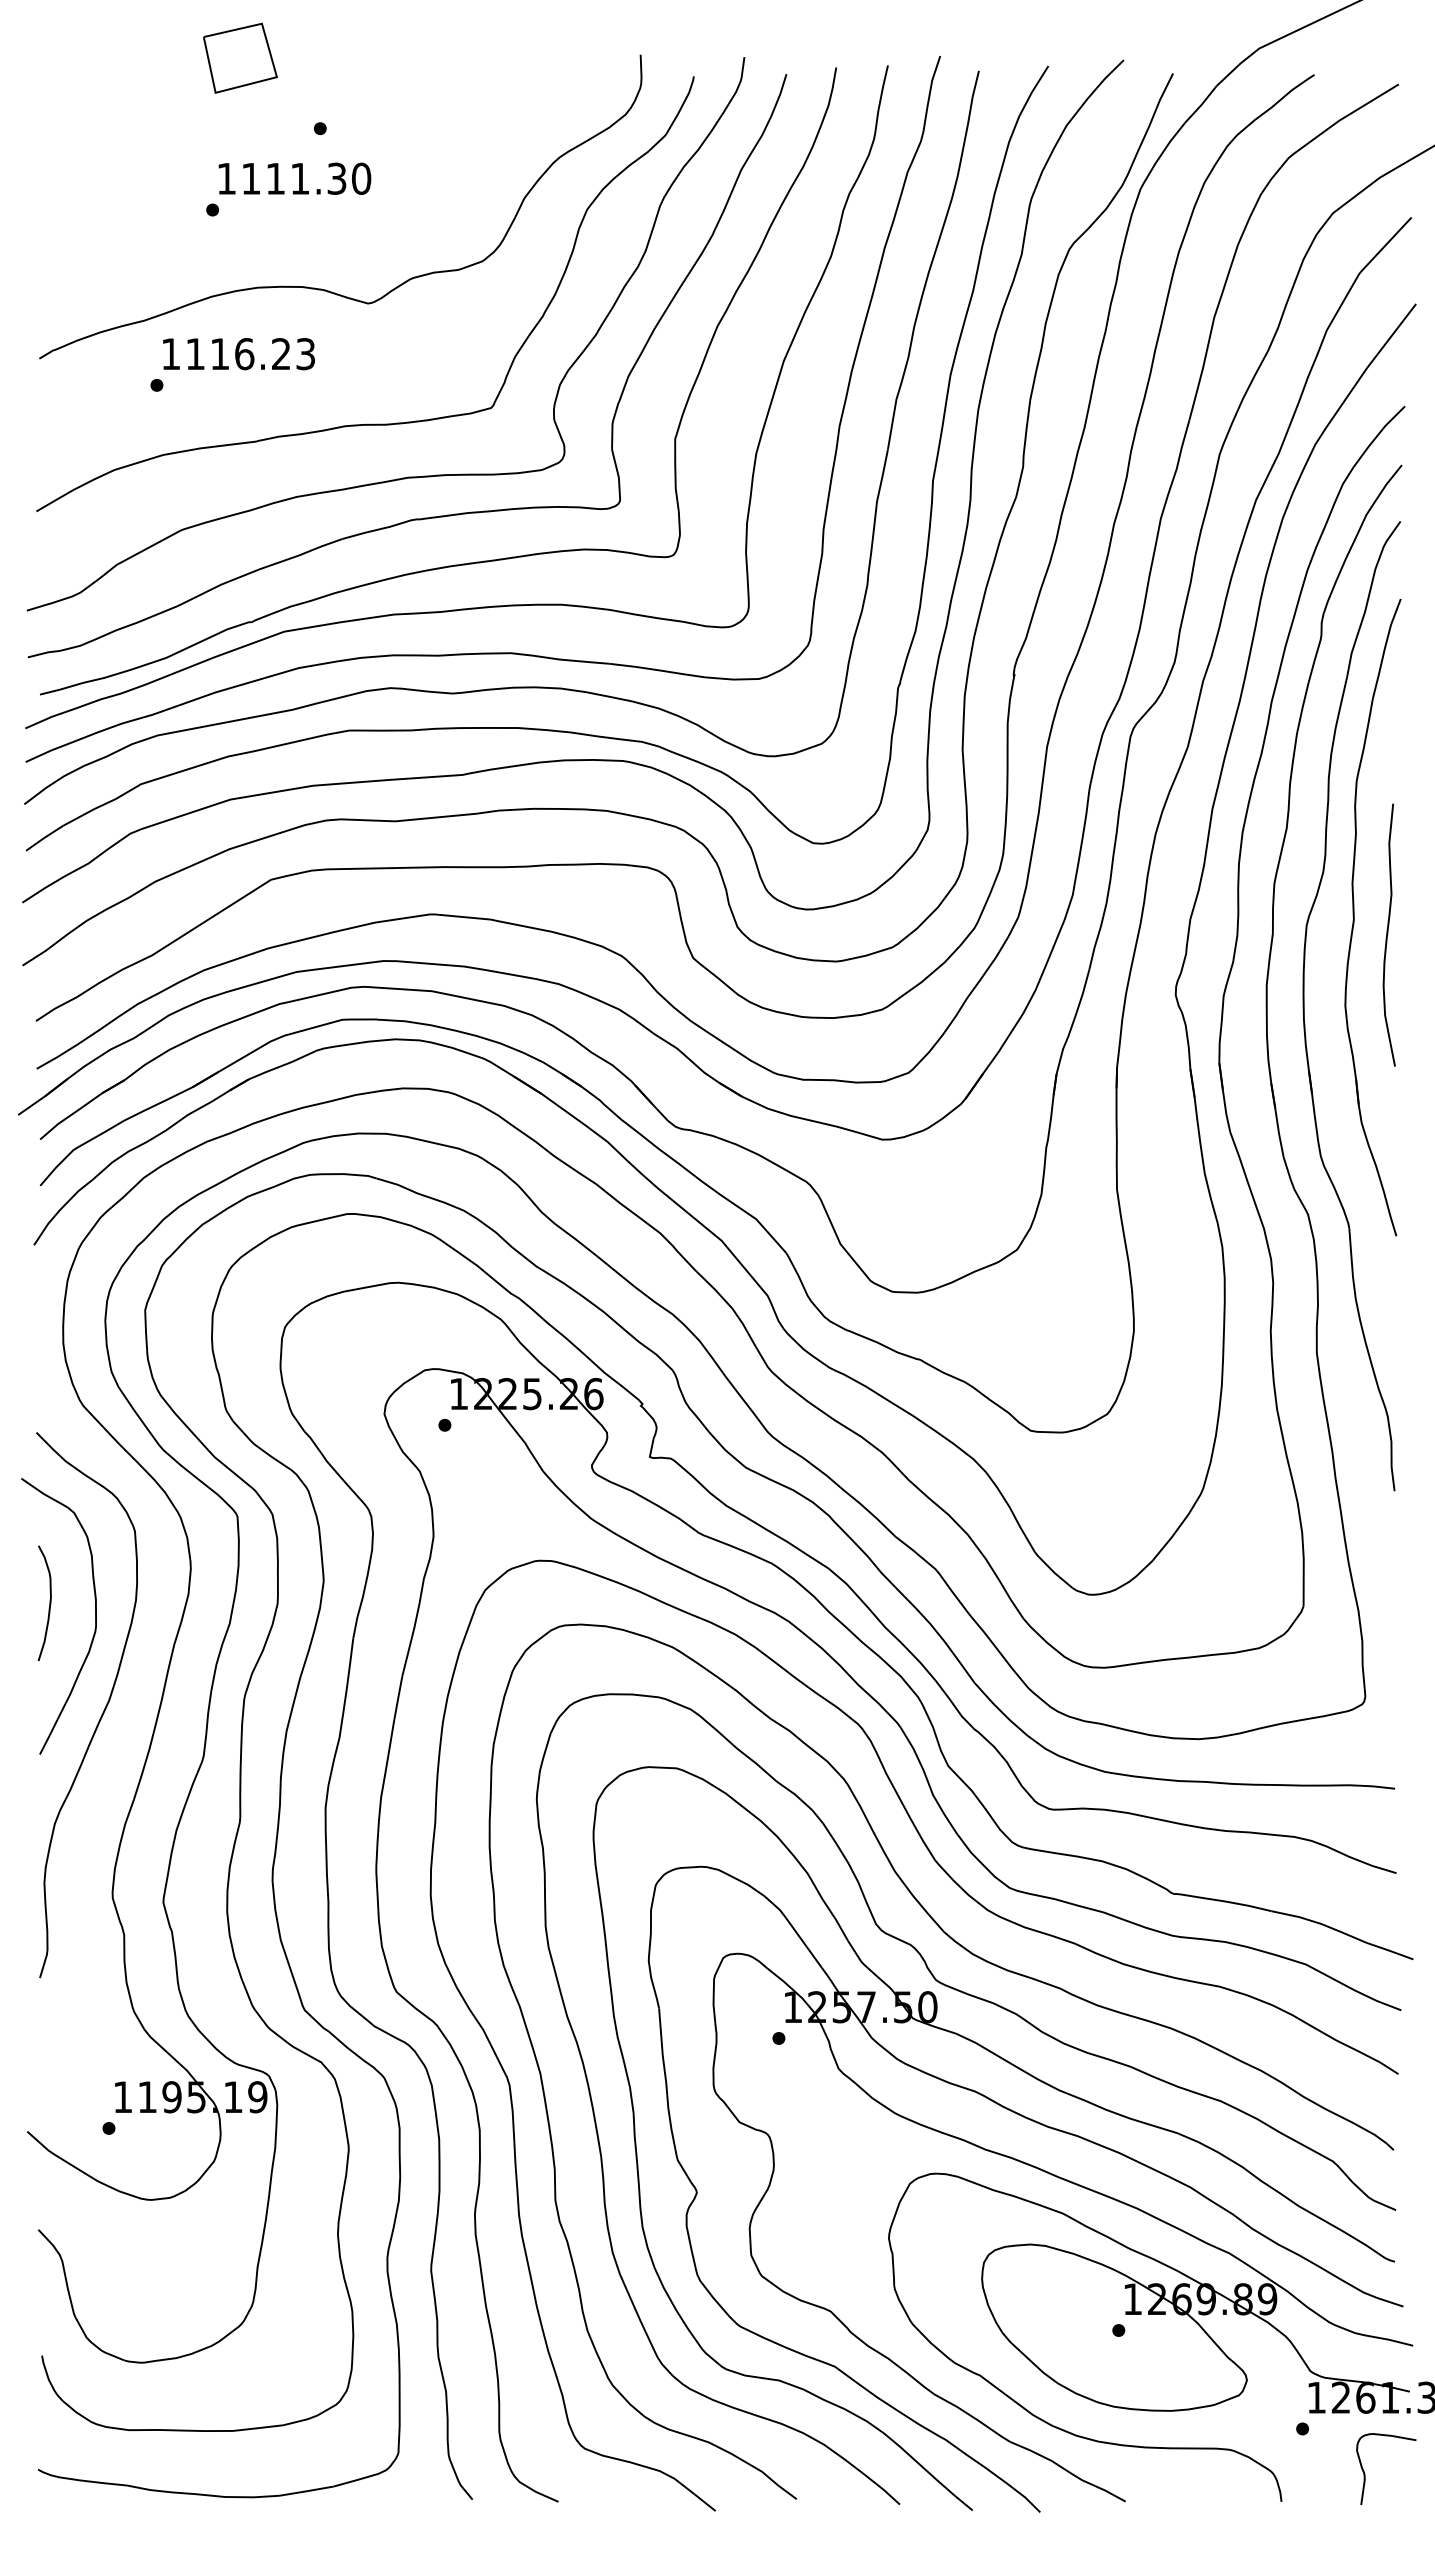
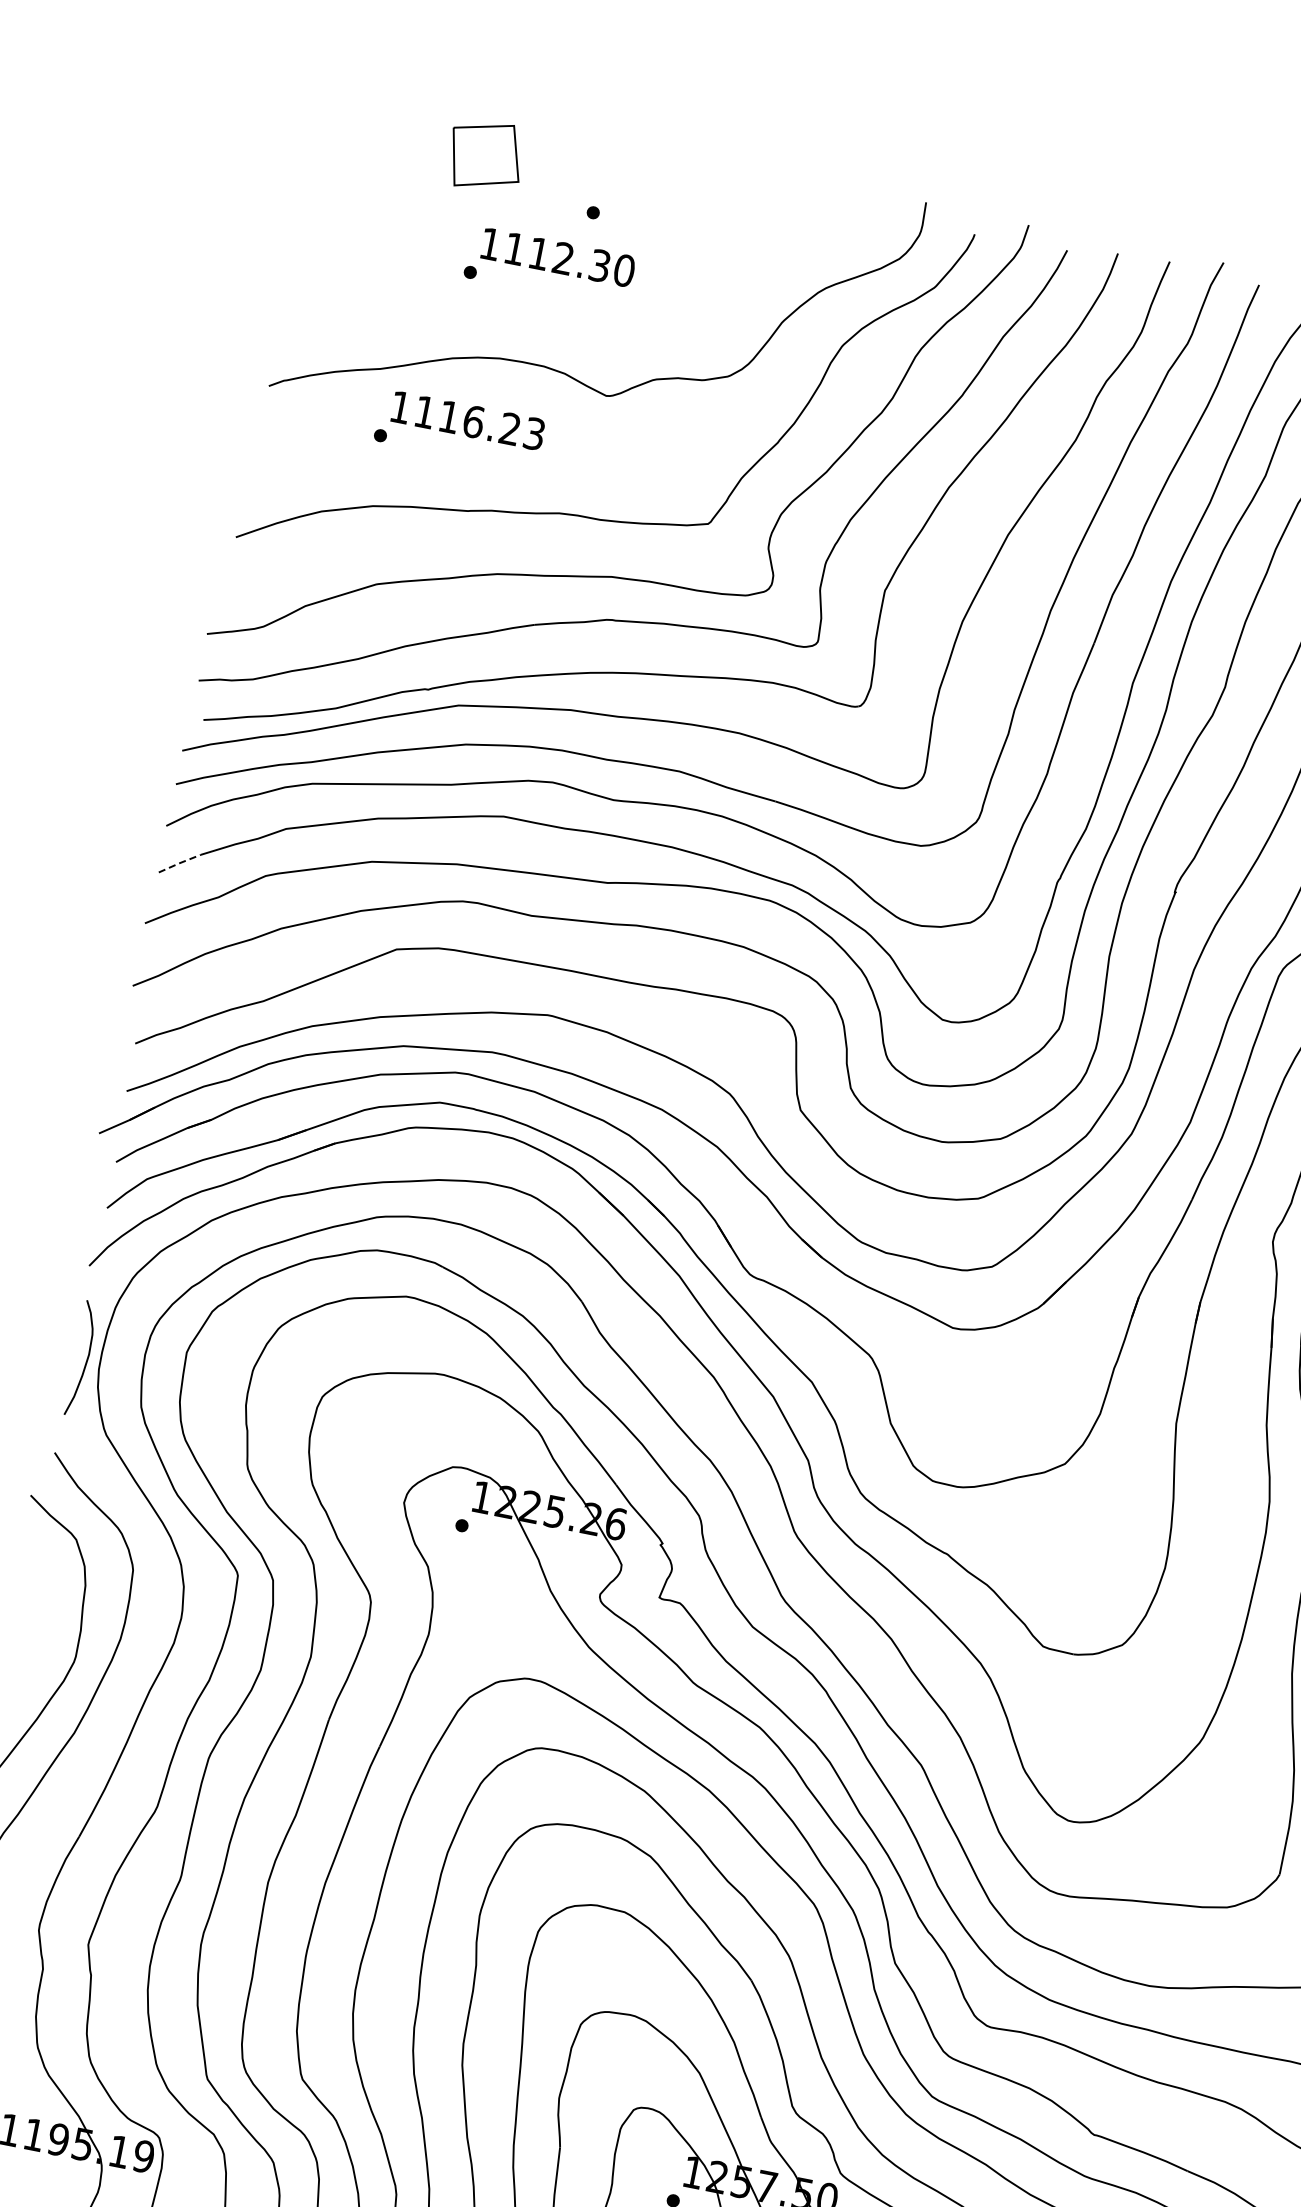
part: (240, 57) -> (486, 155), moved
text: (299, 178) -> (562, 258), 1111.30 -> 1112.30
line: (44, 837) -> (179, 862), solid -> dashed
curve: (49, 1603) -> (86, 1359), moved

